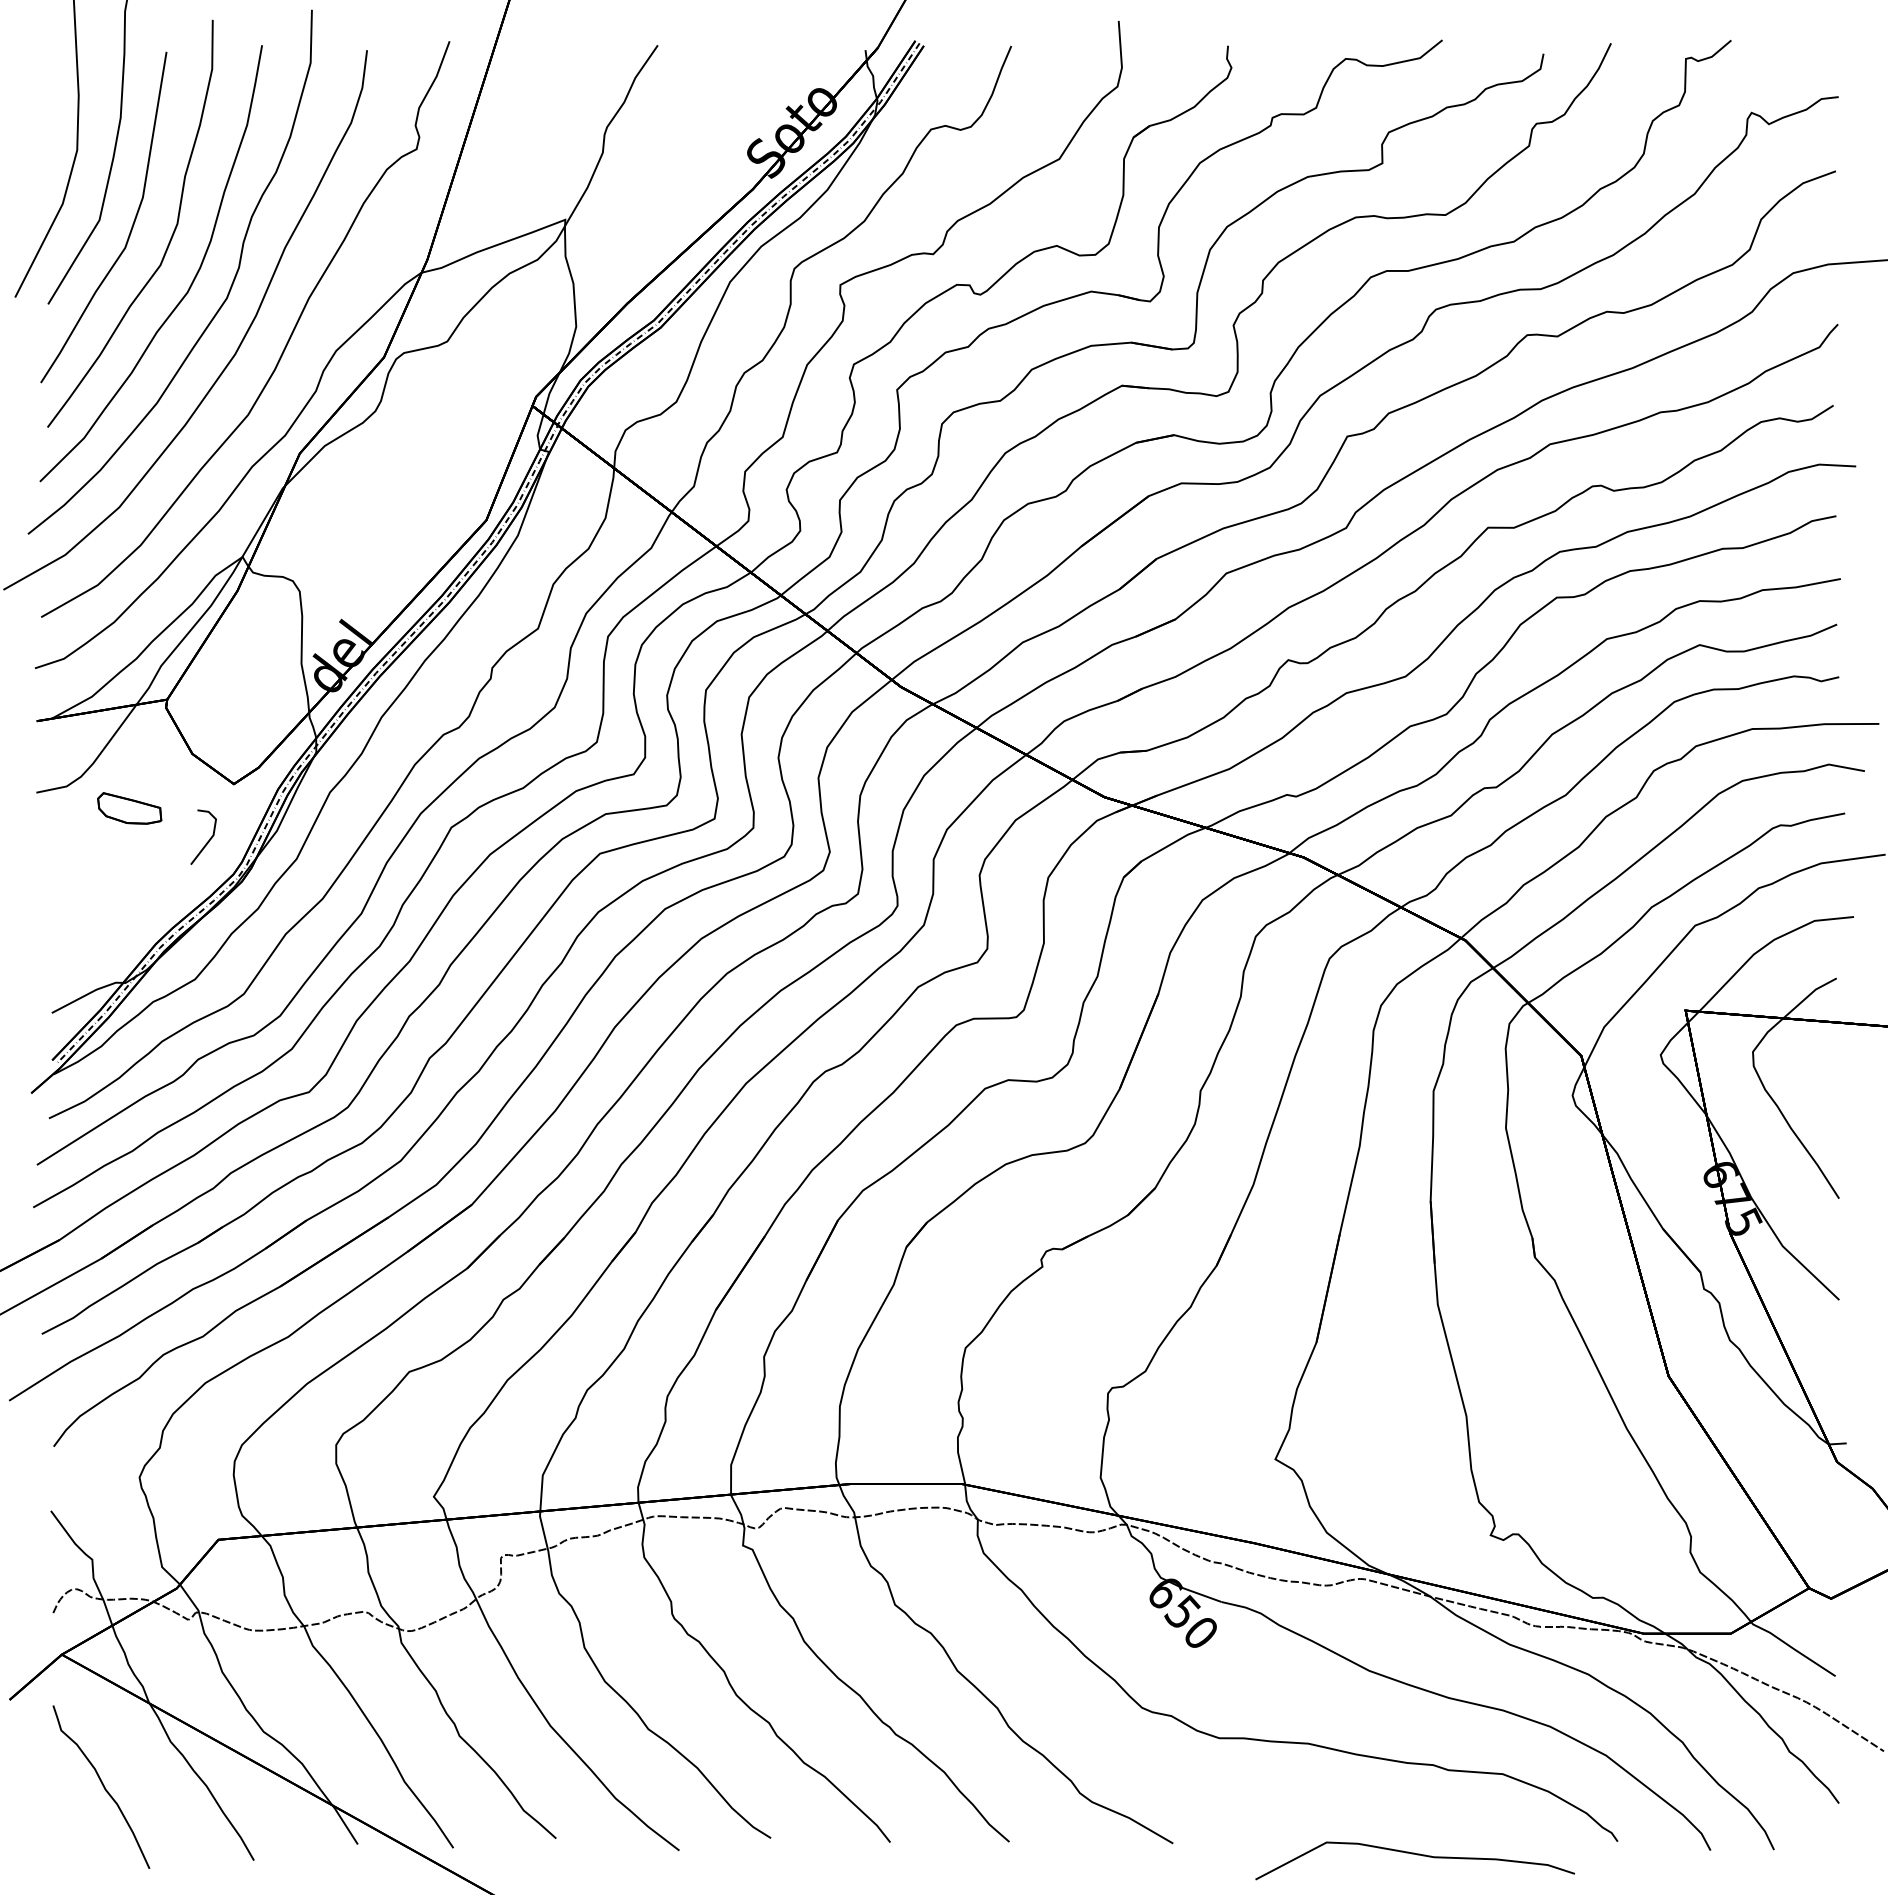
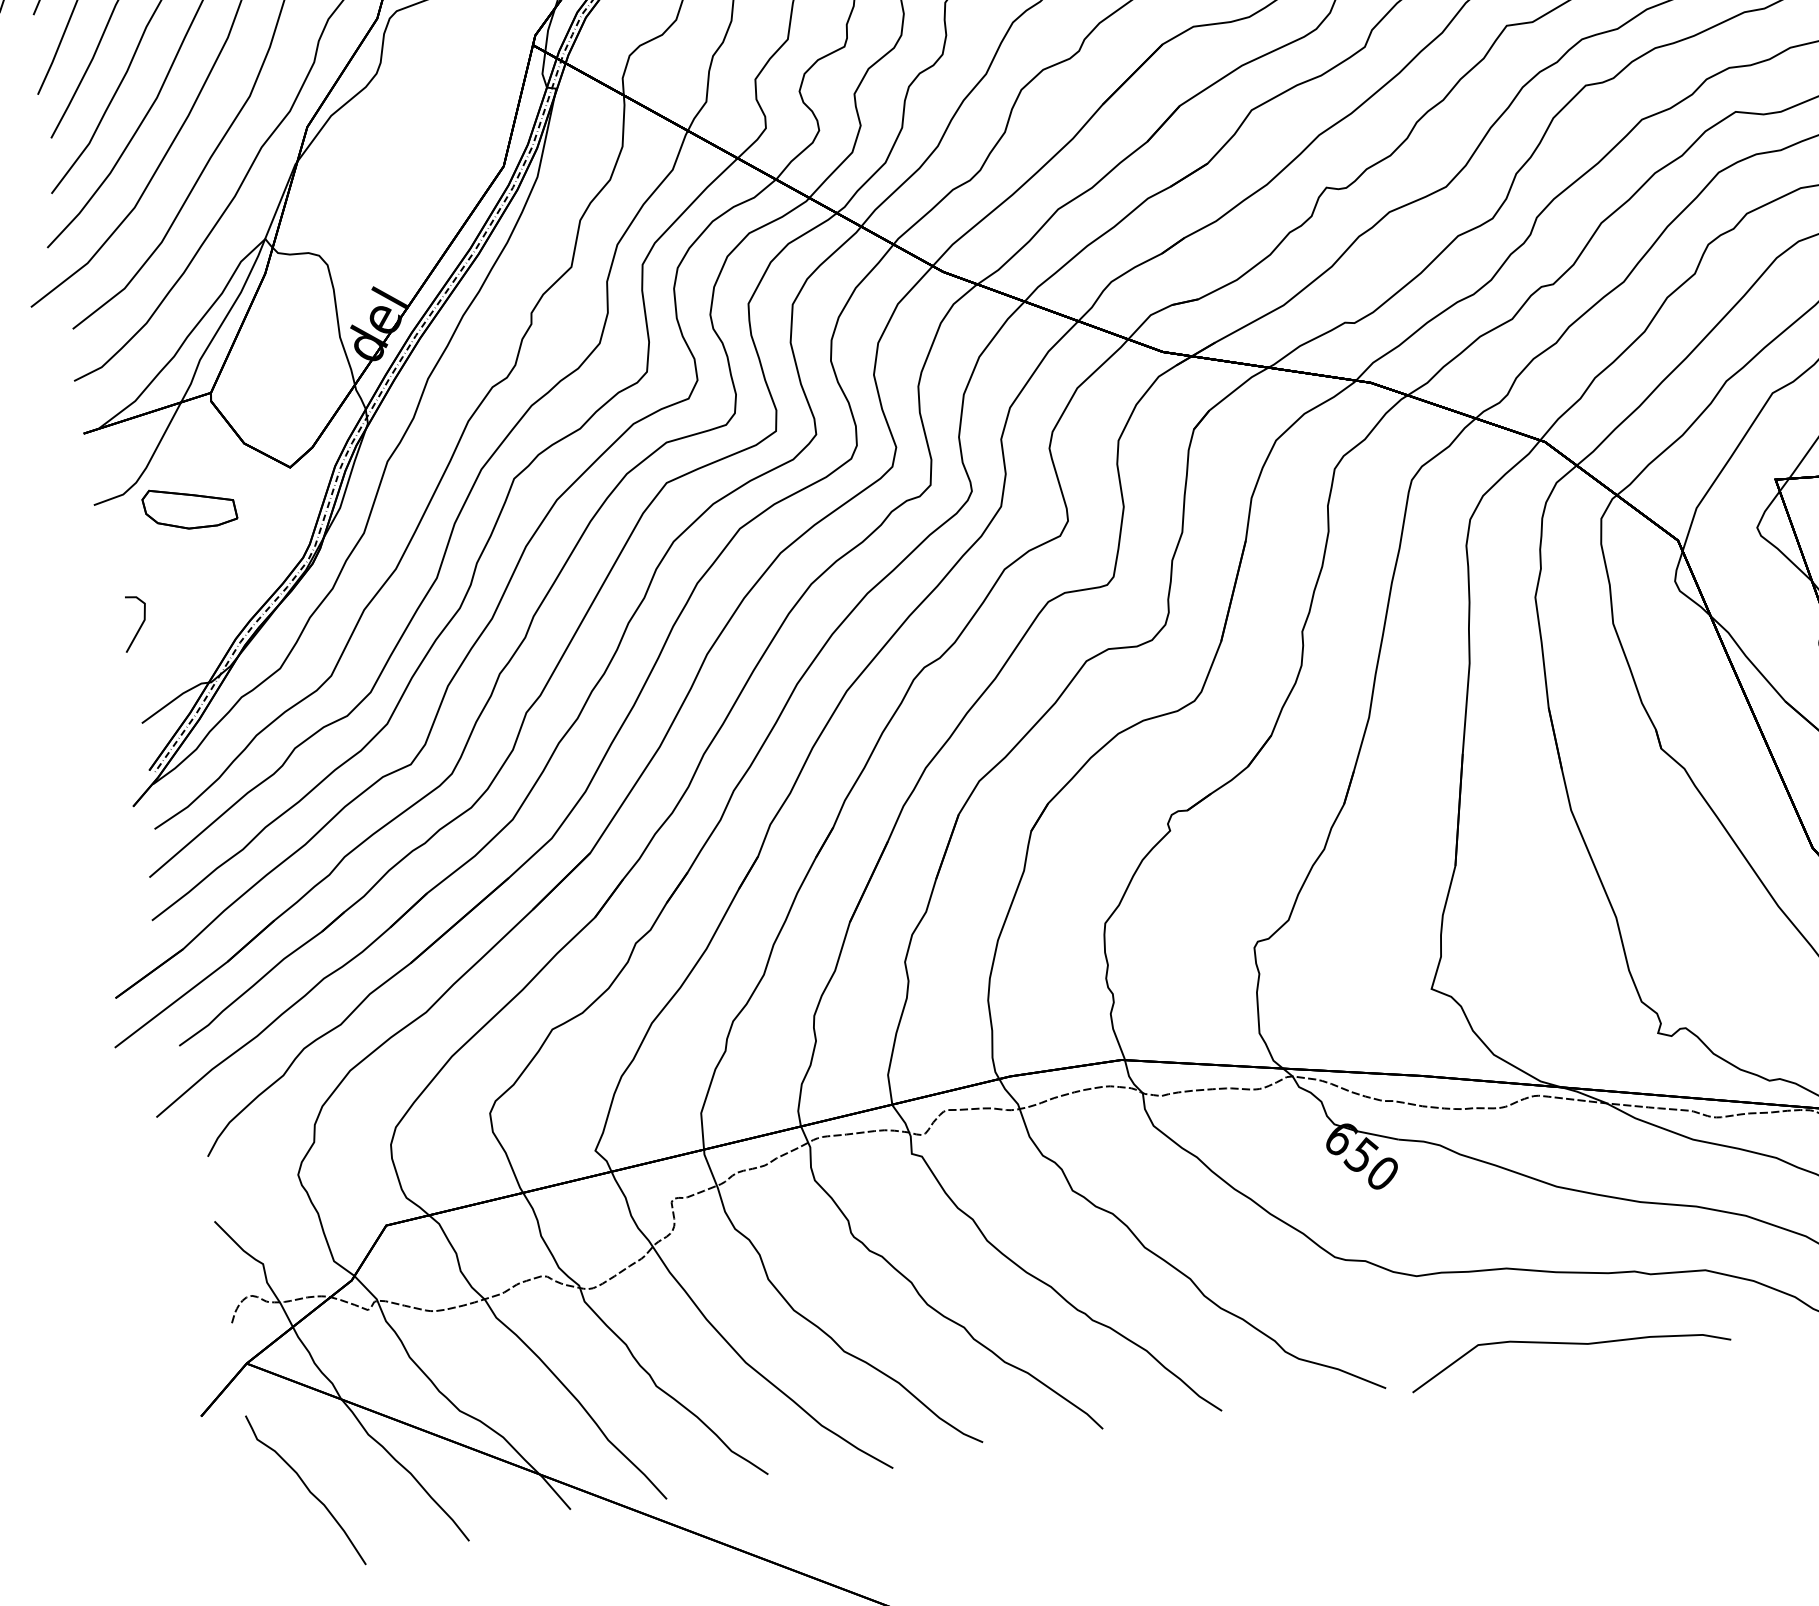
part: (129, 808) -> (189, 507), size x1.43
line: (209, 838) -> (141, 623), moved
curve: (1417, 1855) -> (1571, 1344), moved

